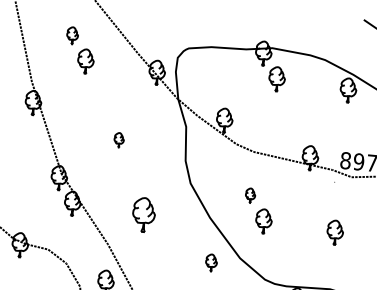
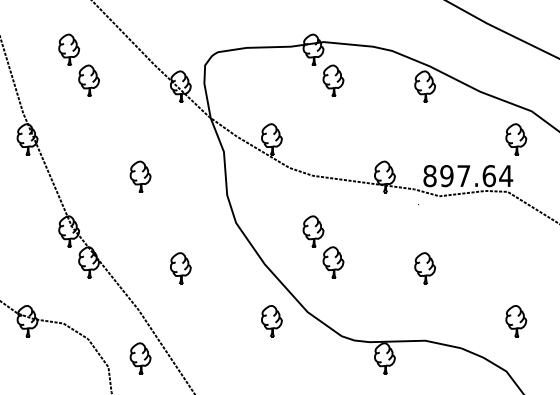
part: (72, 35) -> (69, 49), size x1.43
part: (119, 140) -> (140, 176), size x1.67
part: (250, 195) -> (313, 231), size x1.67
part: (143, 214) -> (180, 268), size x0.71
part: (211, 263) -> (271, 321), size x1.43

